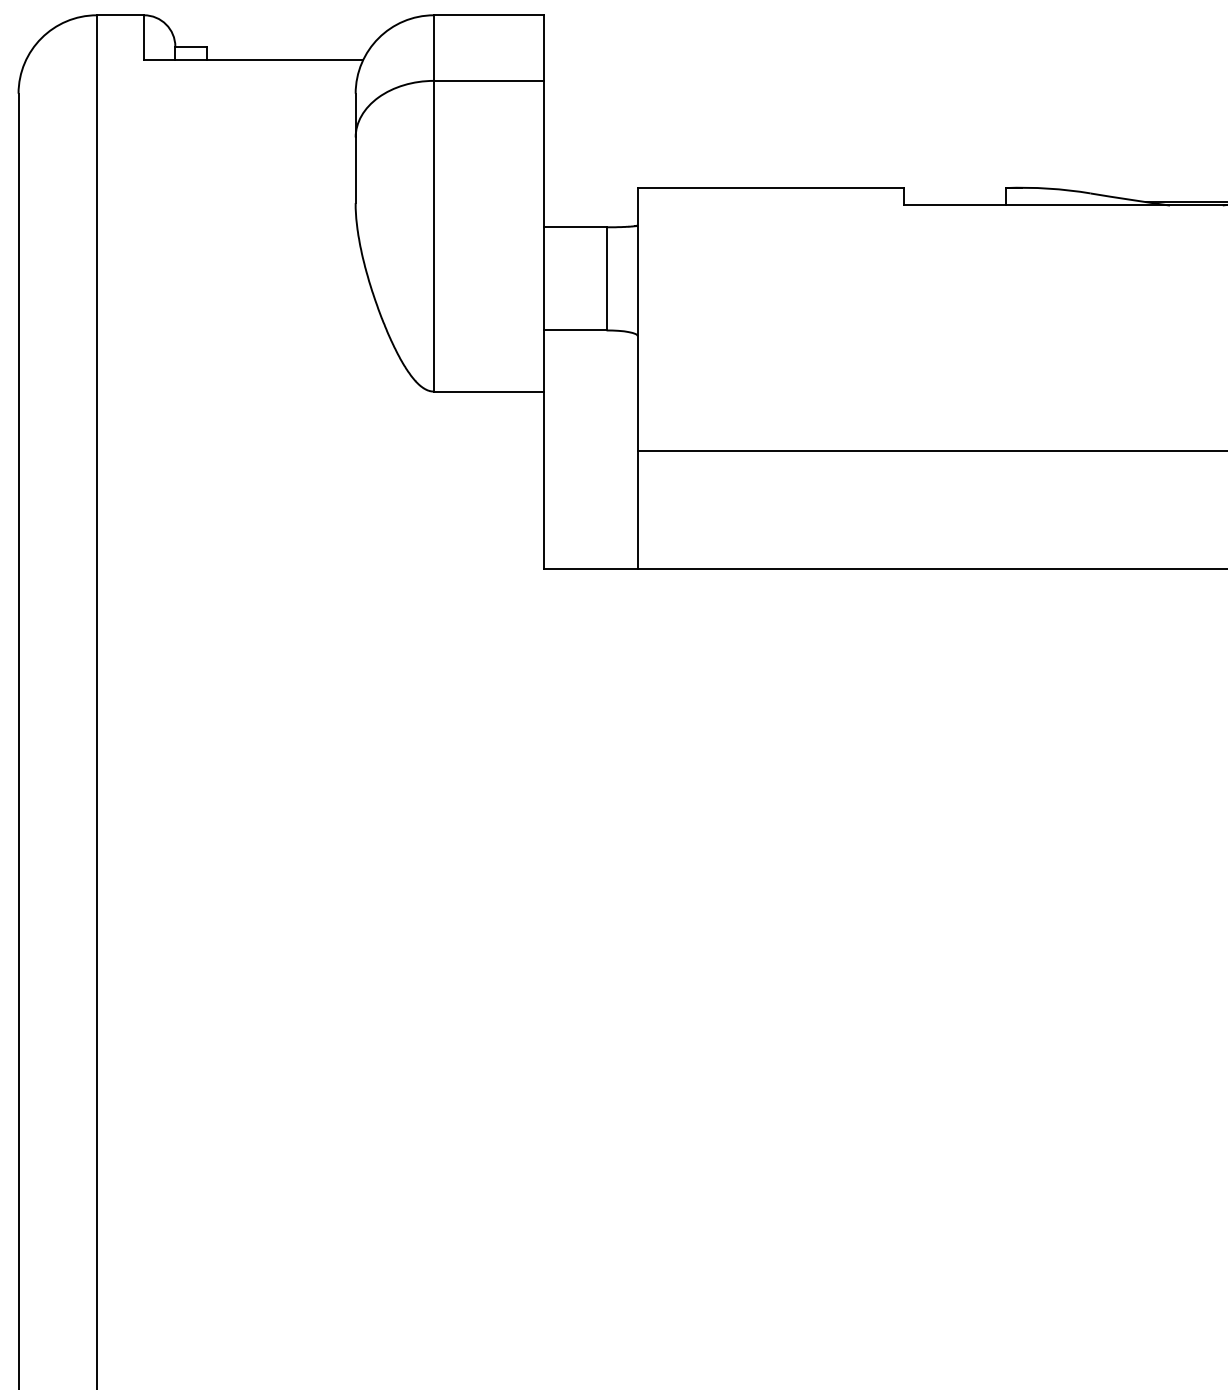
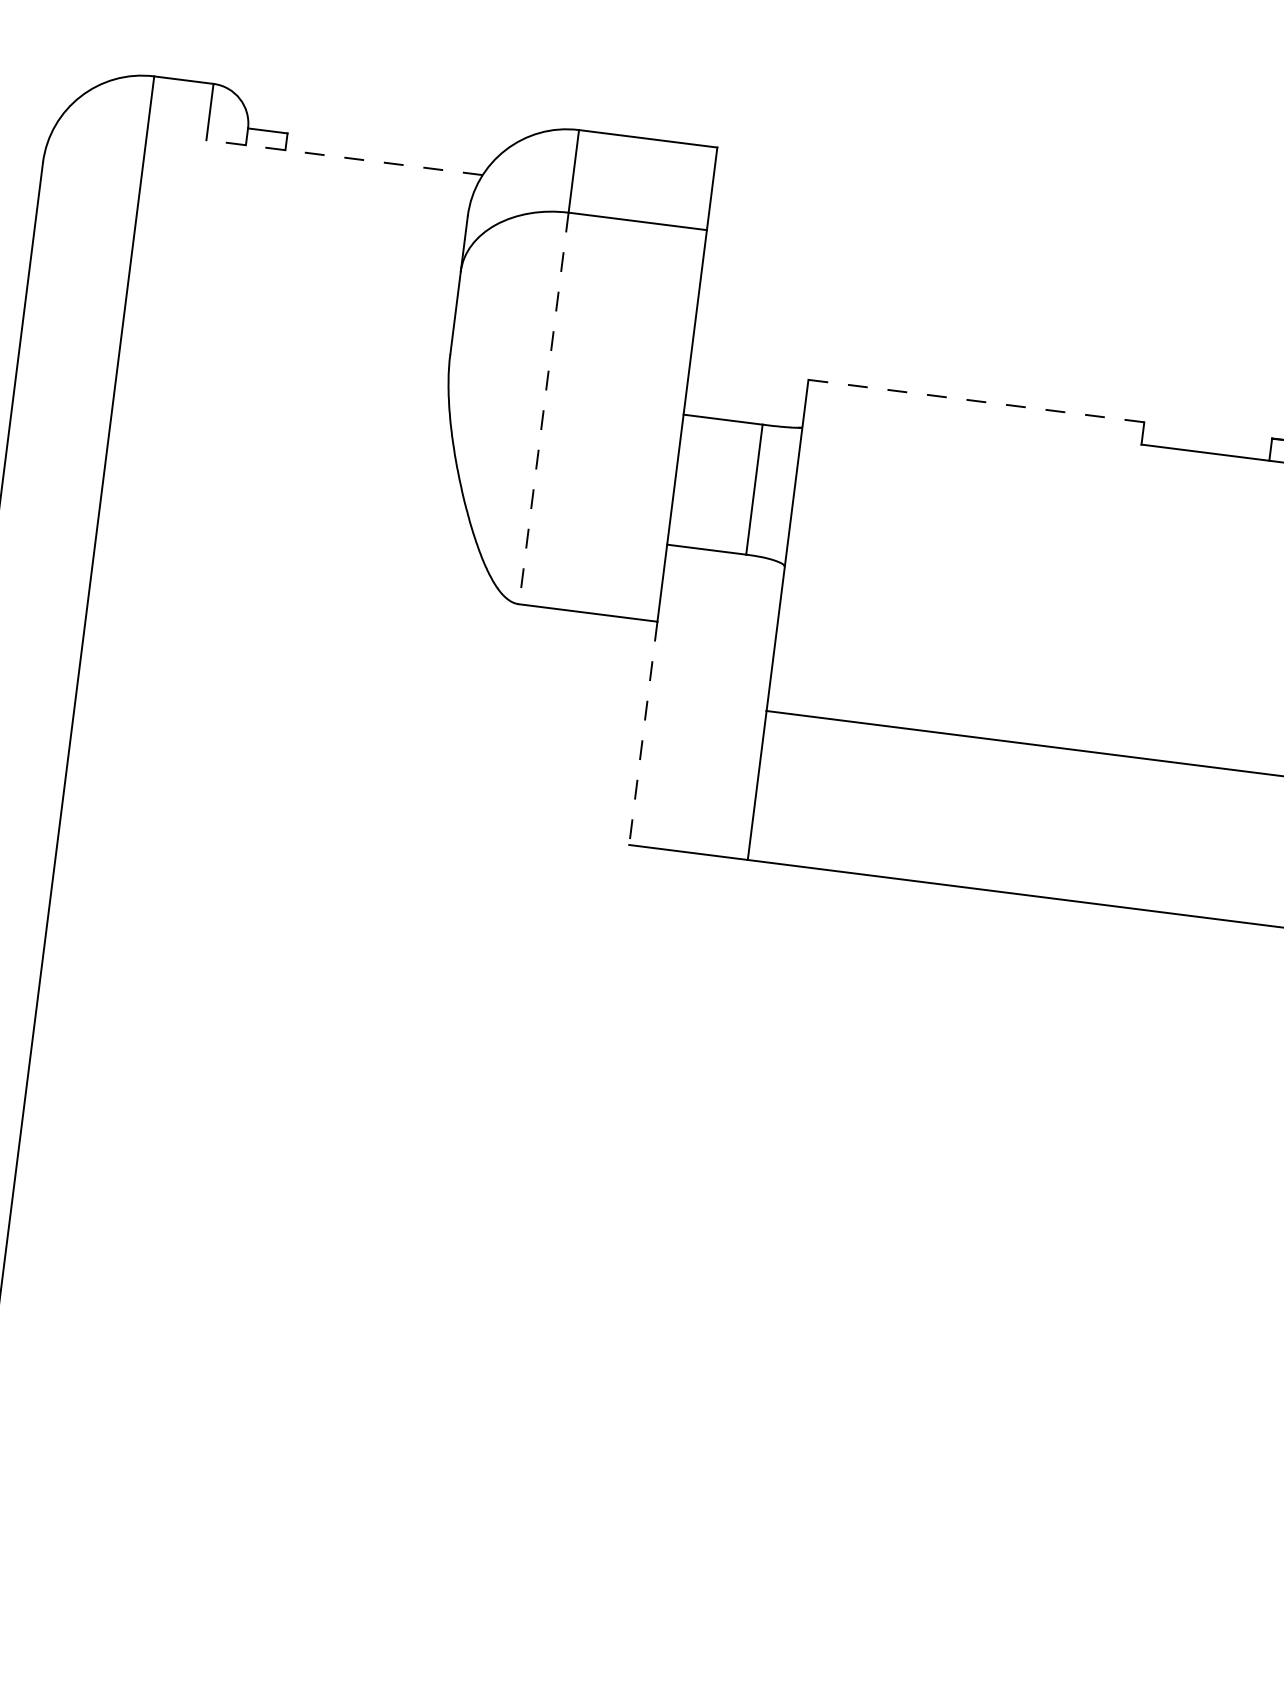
line: (253, 59) -> (344, 157), solid -> dashed
line: (771, 187) -> (976, 400), solid -> dashed
line: (434, 236) -> (544, 408), solid -> dashed
line: (543, 480) -> (642, 733), solid -> dashed

